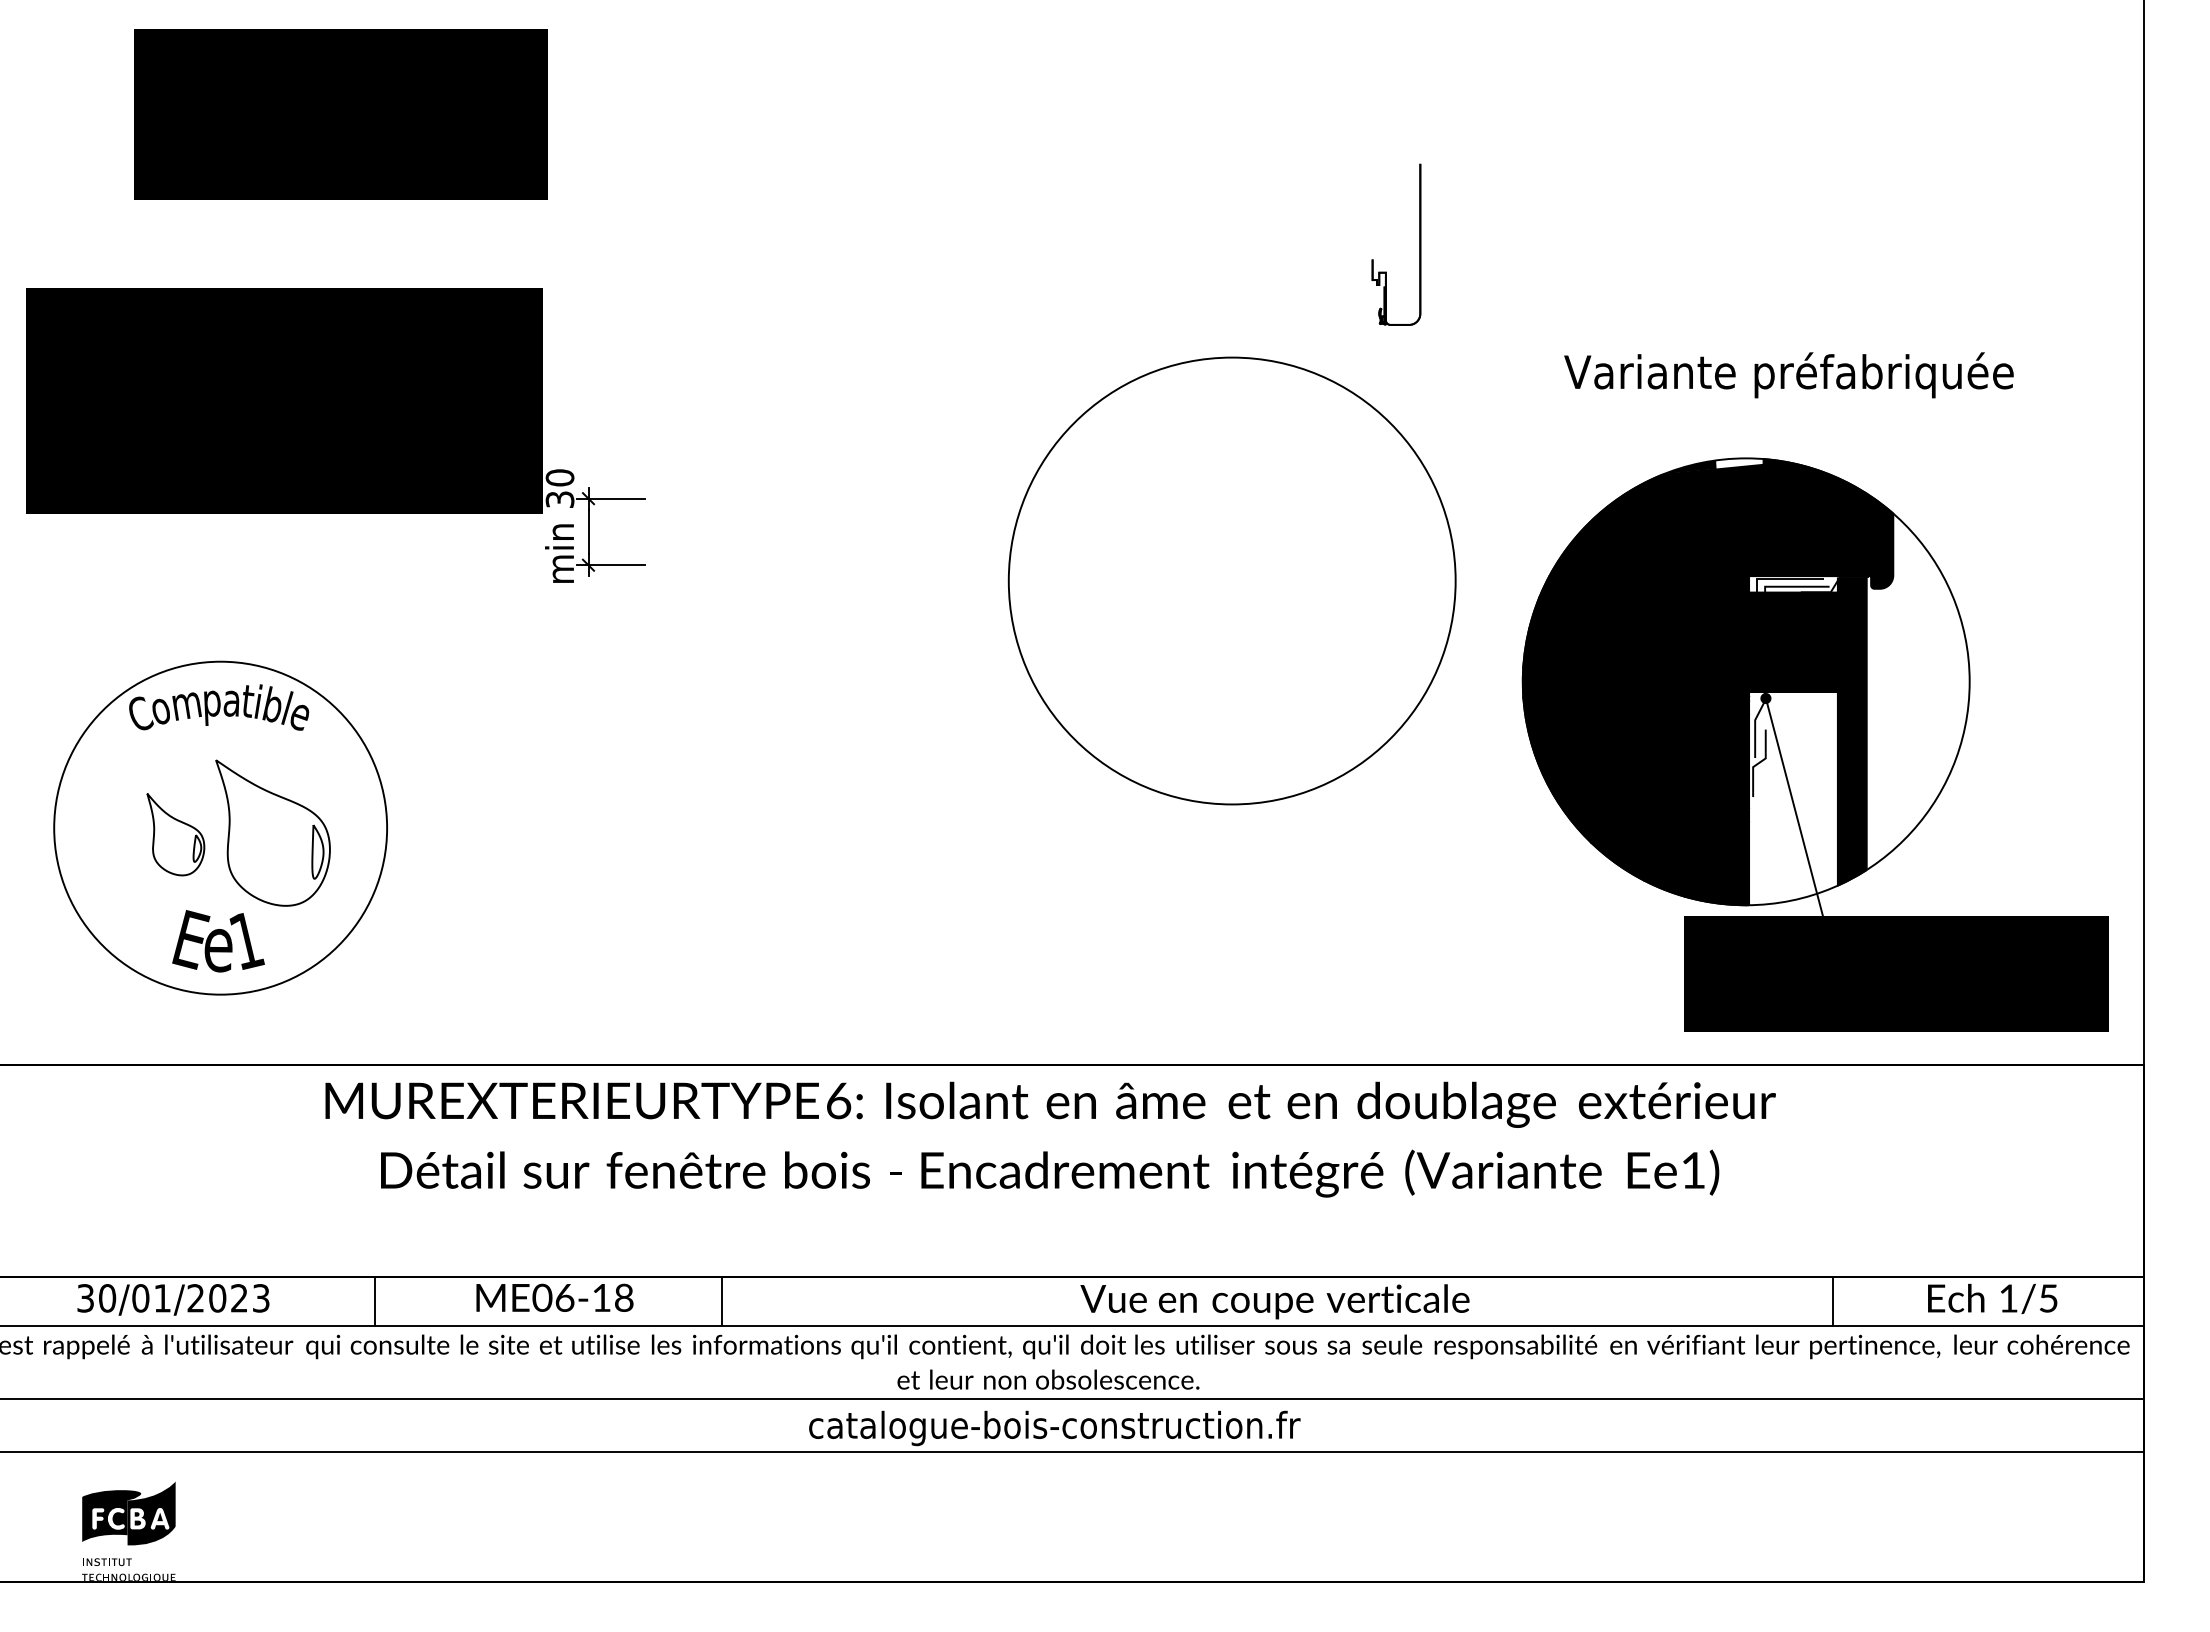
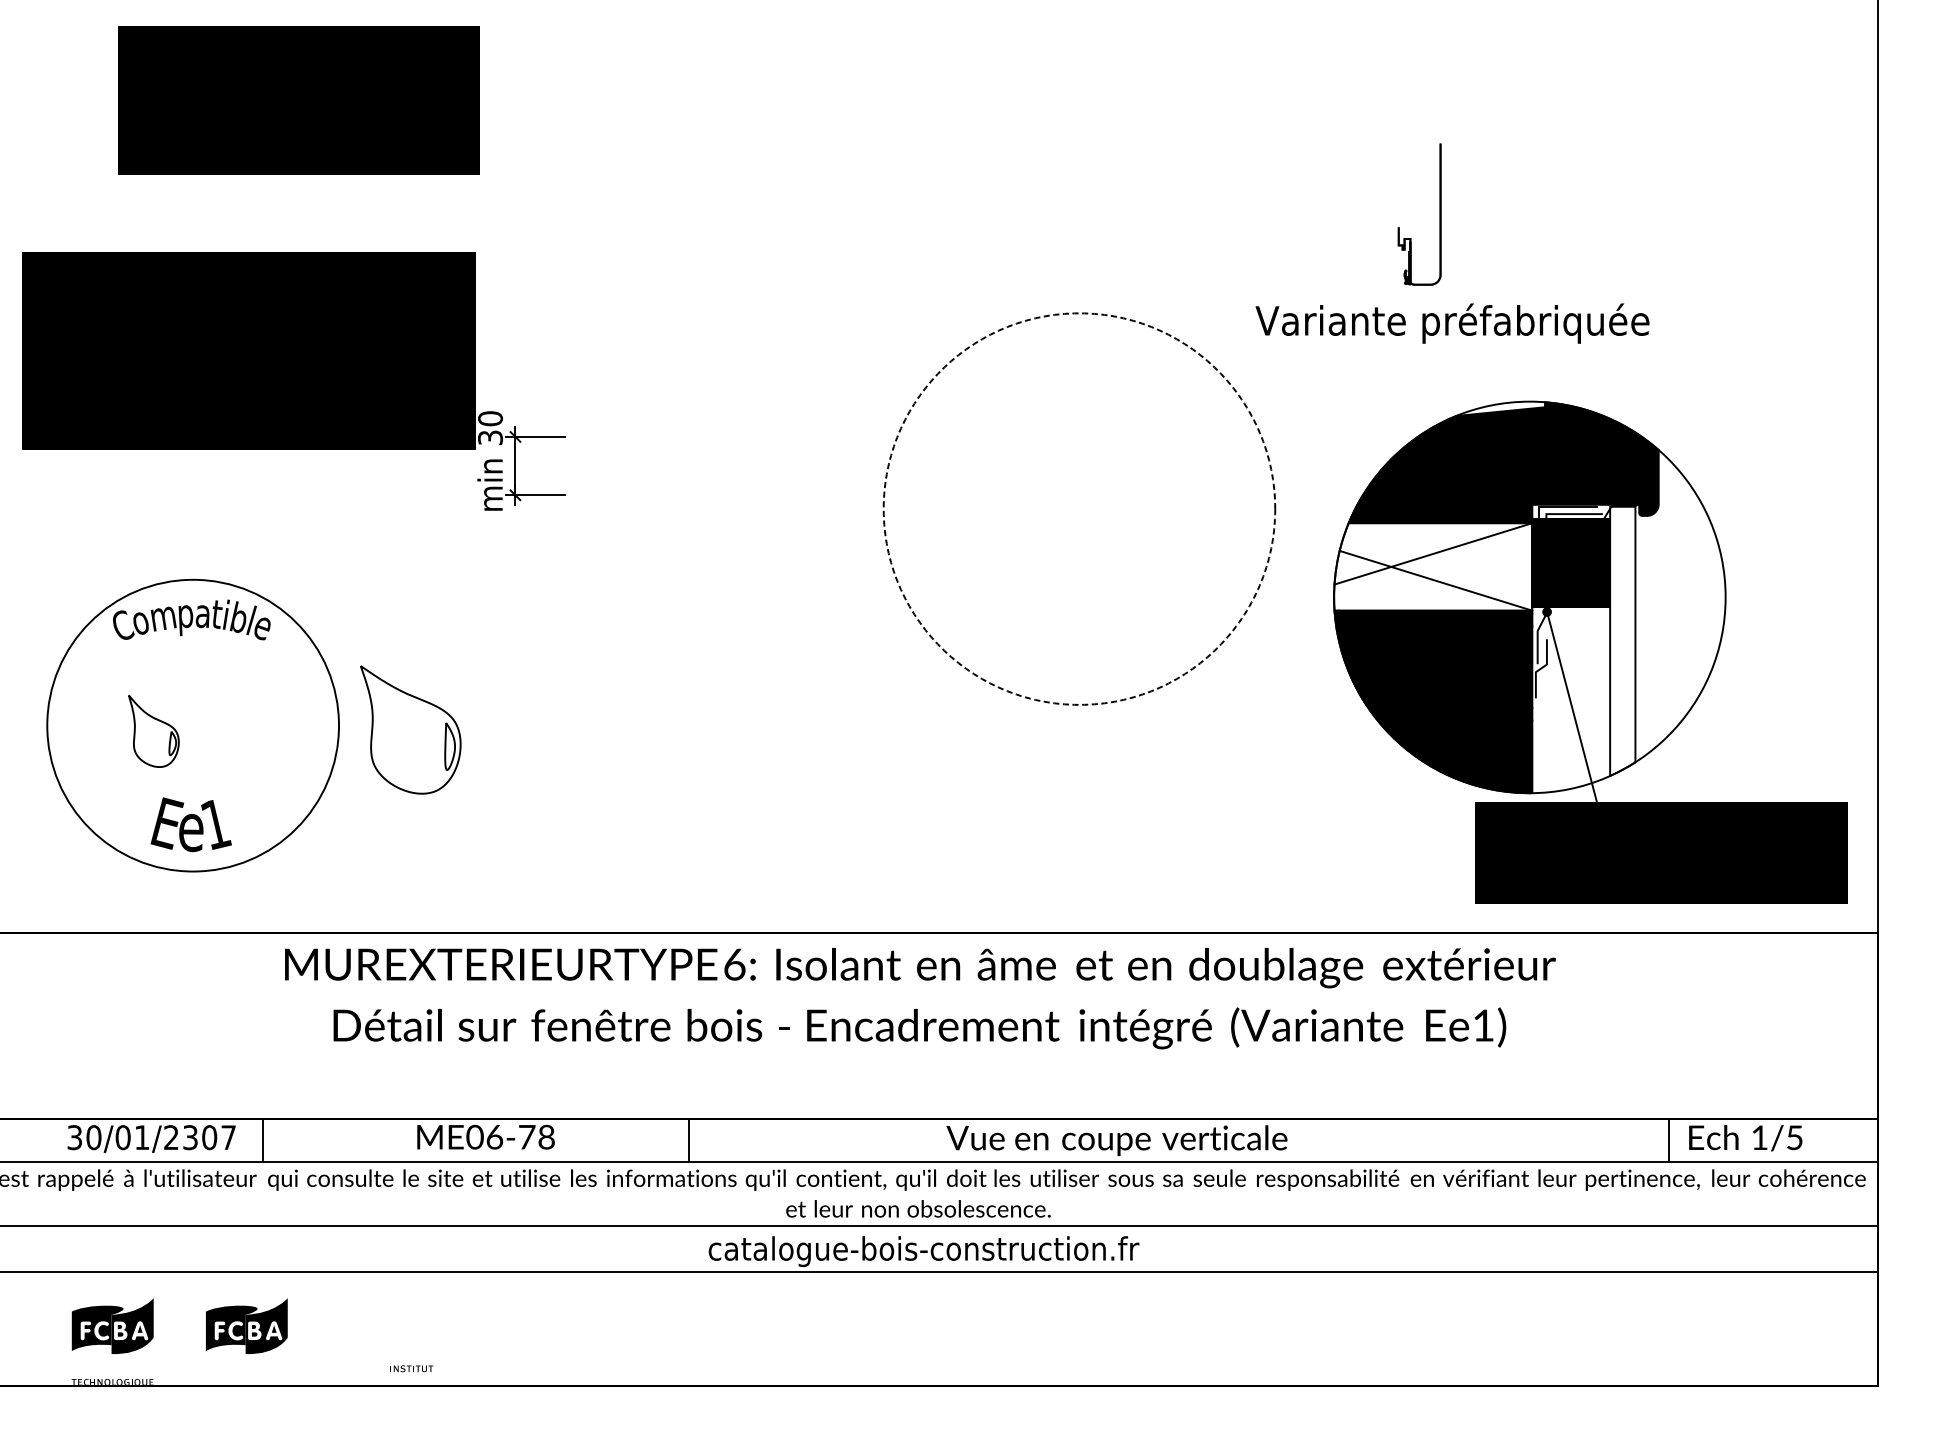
part: (1419, 244) -> (1439, 214), moved
text: (1788, 375) -> (1452, 323), moved
fill: (1689, 467) -> (1480, 409), removed
circle: (1231, 580) -> (1078, 508), solid -> dashed
fill: (1635, 646) -> (1432, 566), removed
fill: (1851, 731) -> (1622, 640), removed
part: (272, 832) -> (410, 729), moved
text: (601, 1297) -> (526, 1136), \c16711848;ME06-18 -> \c16711848;ME06-78
text: (239, 1298) -> (209, 1137), 30/01/2023 -> 30/01/2307
line: (374, 1300) -> (262, 1139), moved
line: (721, 1300) -> (688, 1139), moved
line: (1833, 1300) -> (1669, 1139), moved
part: (281, 1513) -> (246, 1326), added
part: (107, 1561) -> (412, 1368), moved

